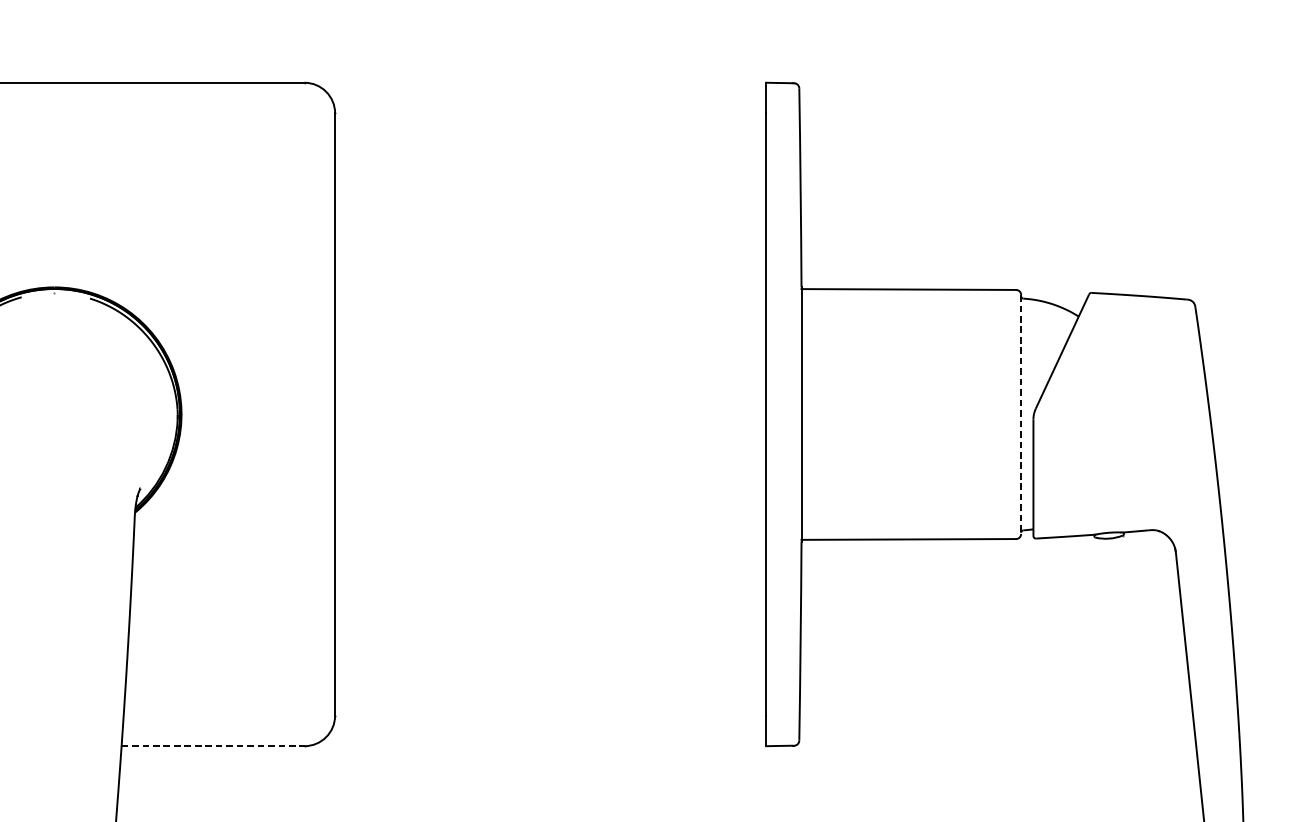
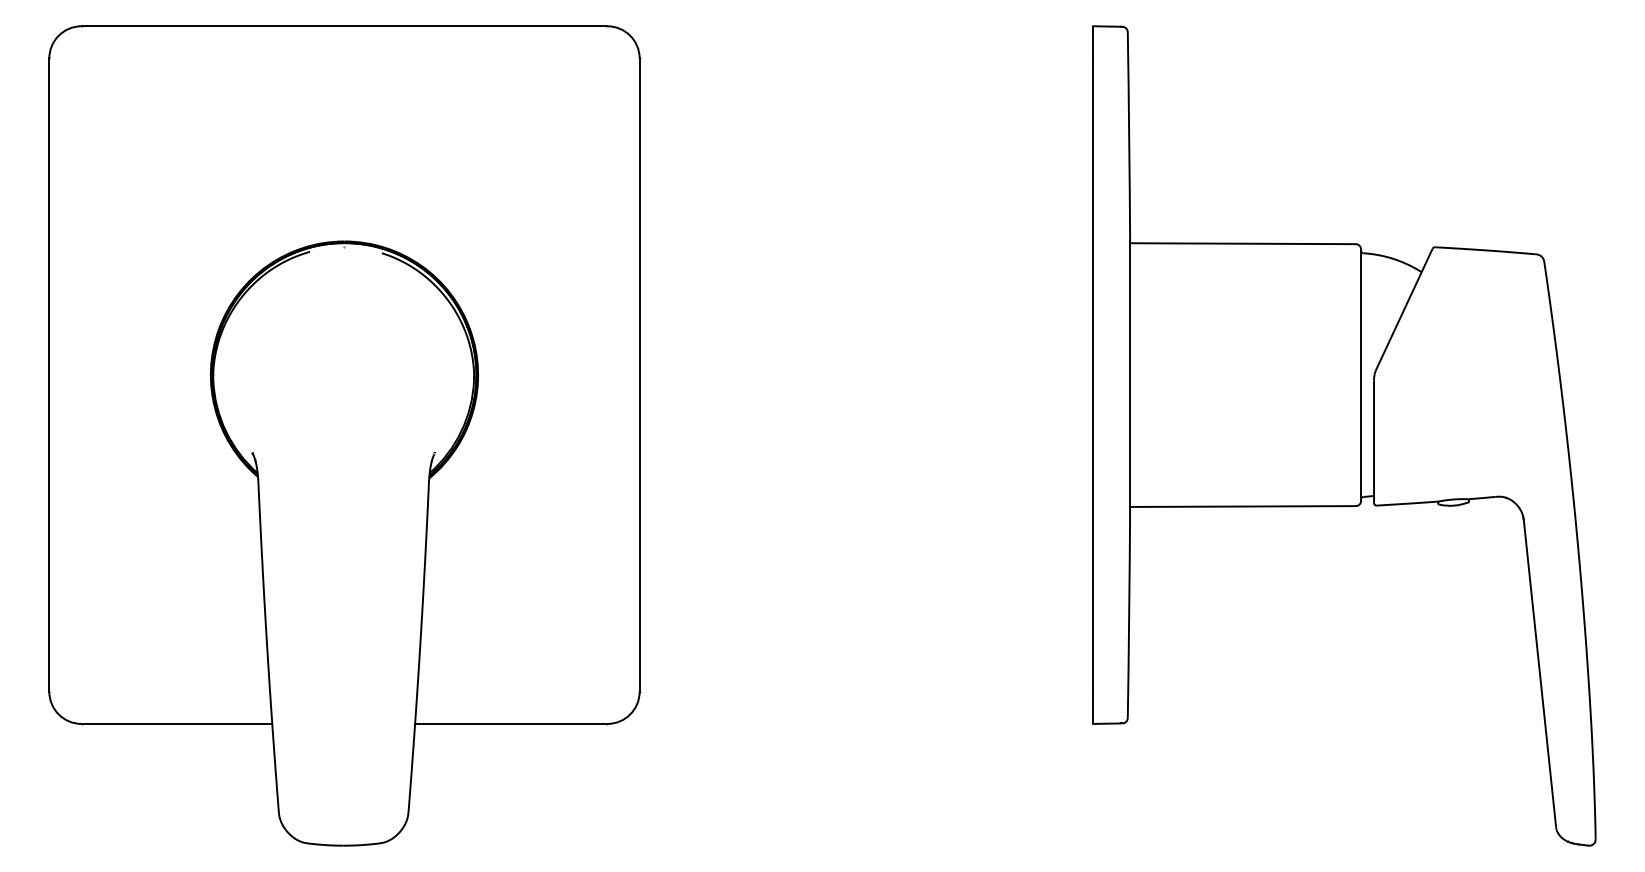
line: (1021, 414) -> (1361, 375), dashed -> solid
line: (213, 745) -> (511, 723), dashed -> solid

